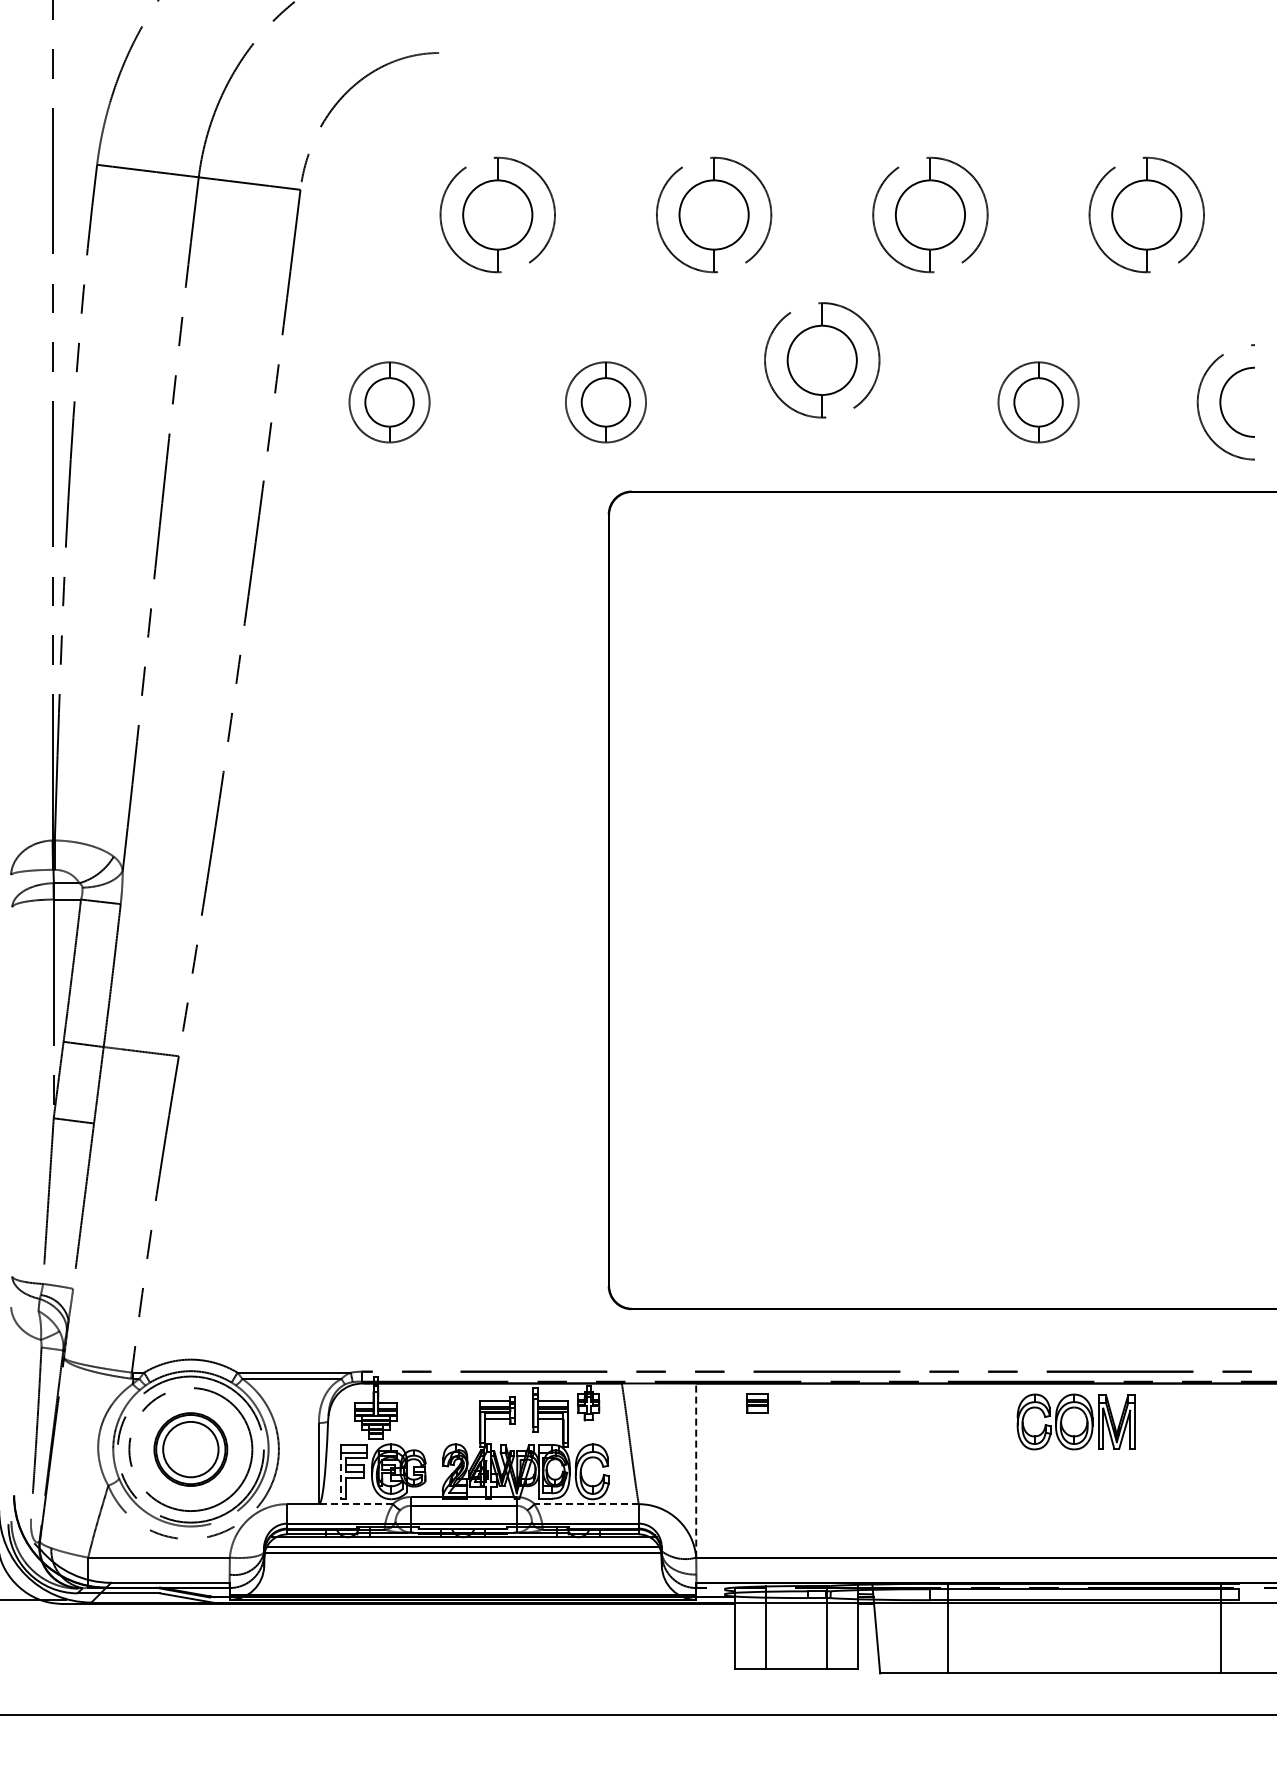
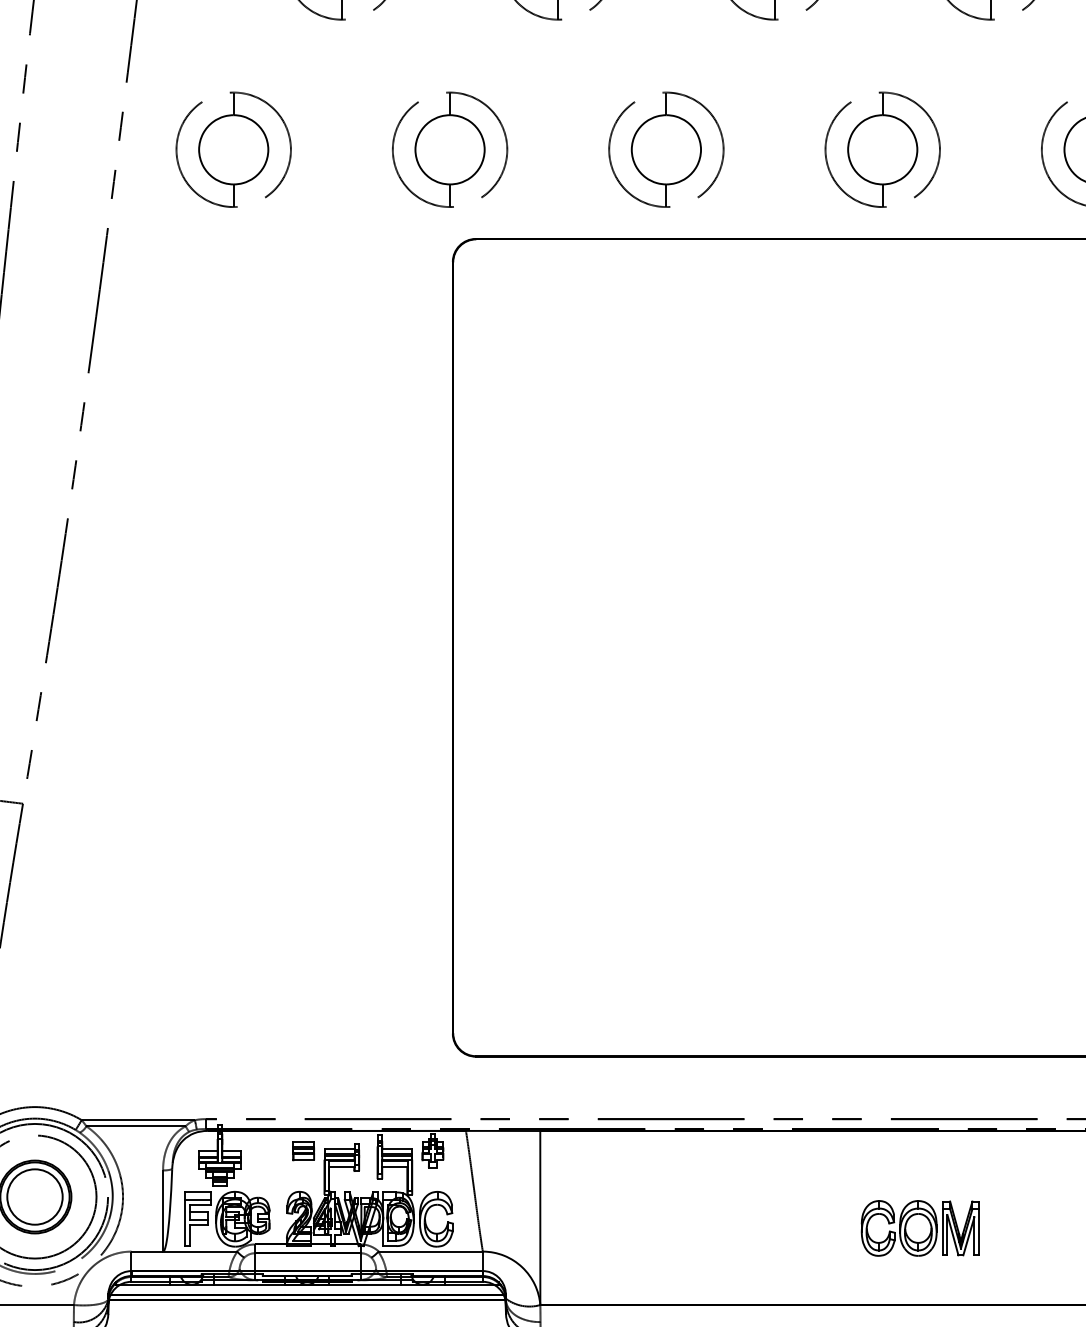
part: (822, 360) -> (666, 149), moved
part: (389, 402) -> (233, 149), size x1.43
part: (605, 402) -> (449, 149), size x1.43
part: (1038, 402) -> (882, 149), size x1.43
part: (757, 1403) -> (303, 1150), moved
part: (1075, 1421) -> (919, 1227), moved
line: (696, 1470) -> (540, 1217), dashed -> solid
line: (340, 1476) -> (184, 1223), dashed -> solid
line: (355, 1504) -> (199, 1251), dashed -> solid
line: (586, 1504) -> (430, 1251), dashed -> solid

